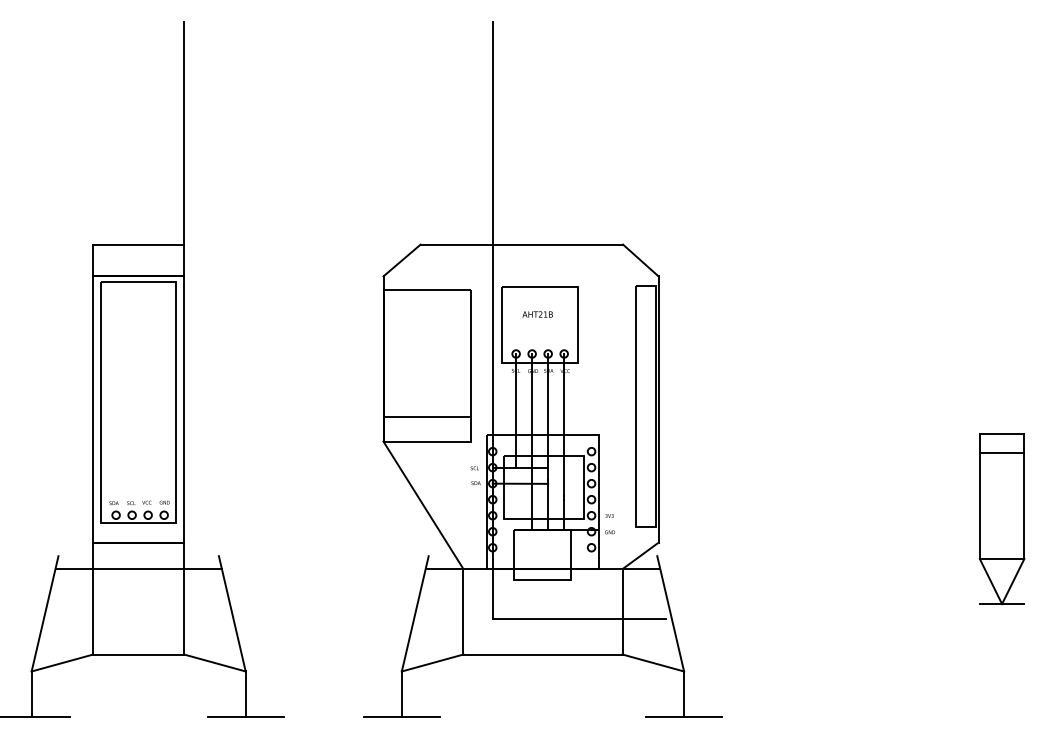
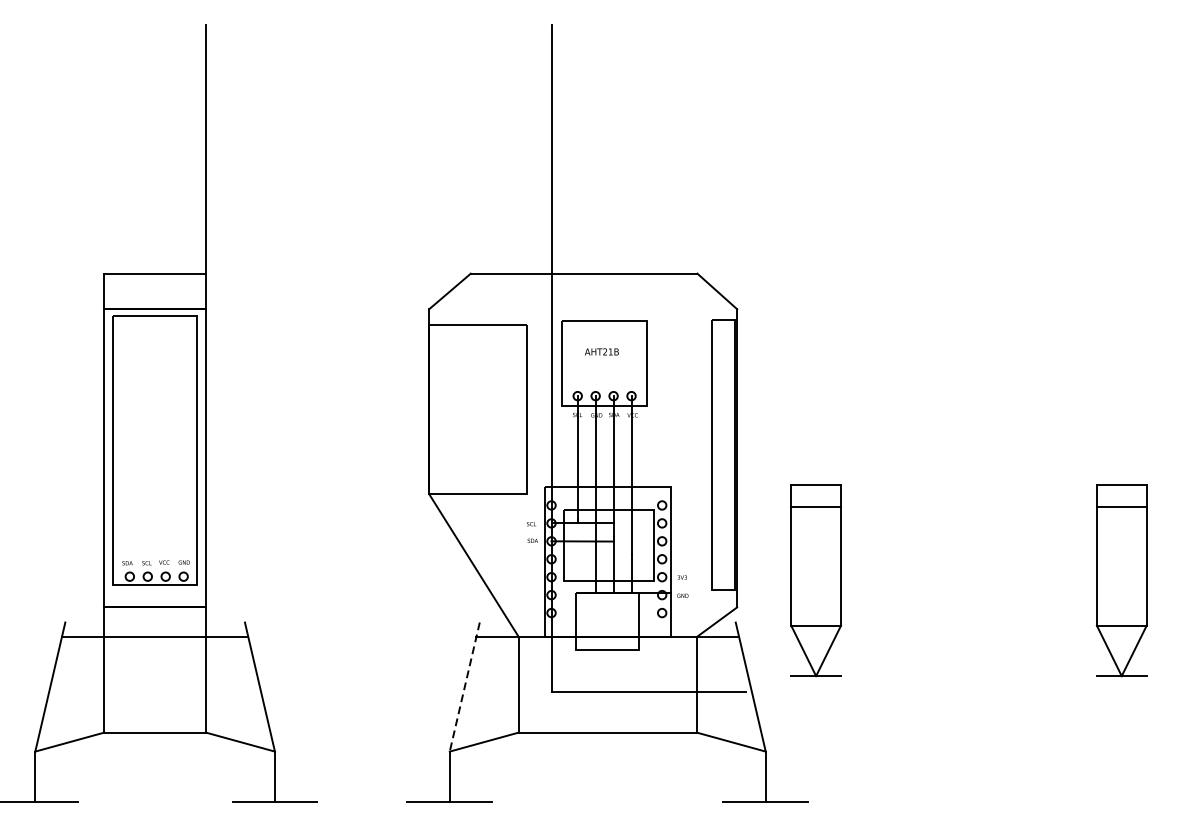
line: (426, 416) -> (477, 466), removed
part: (728, 519) -> (815, 581), added
line: (415, 614) -> (465, 687), solid -> dashed

